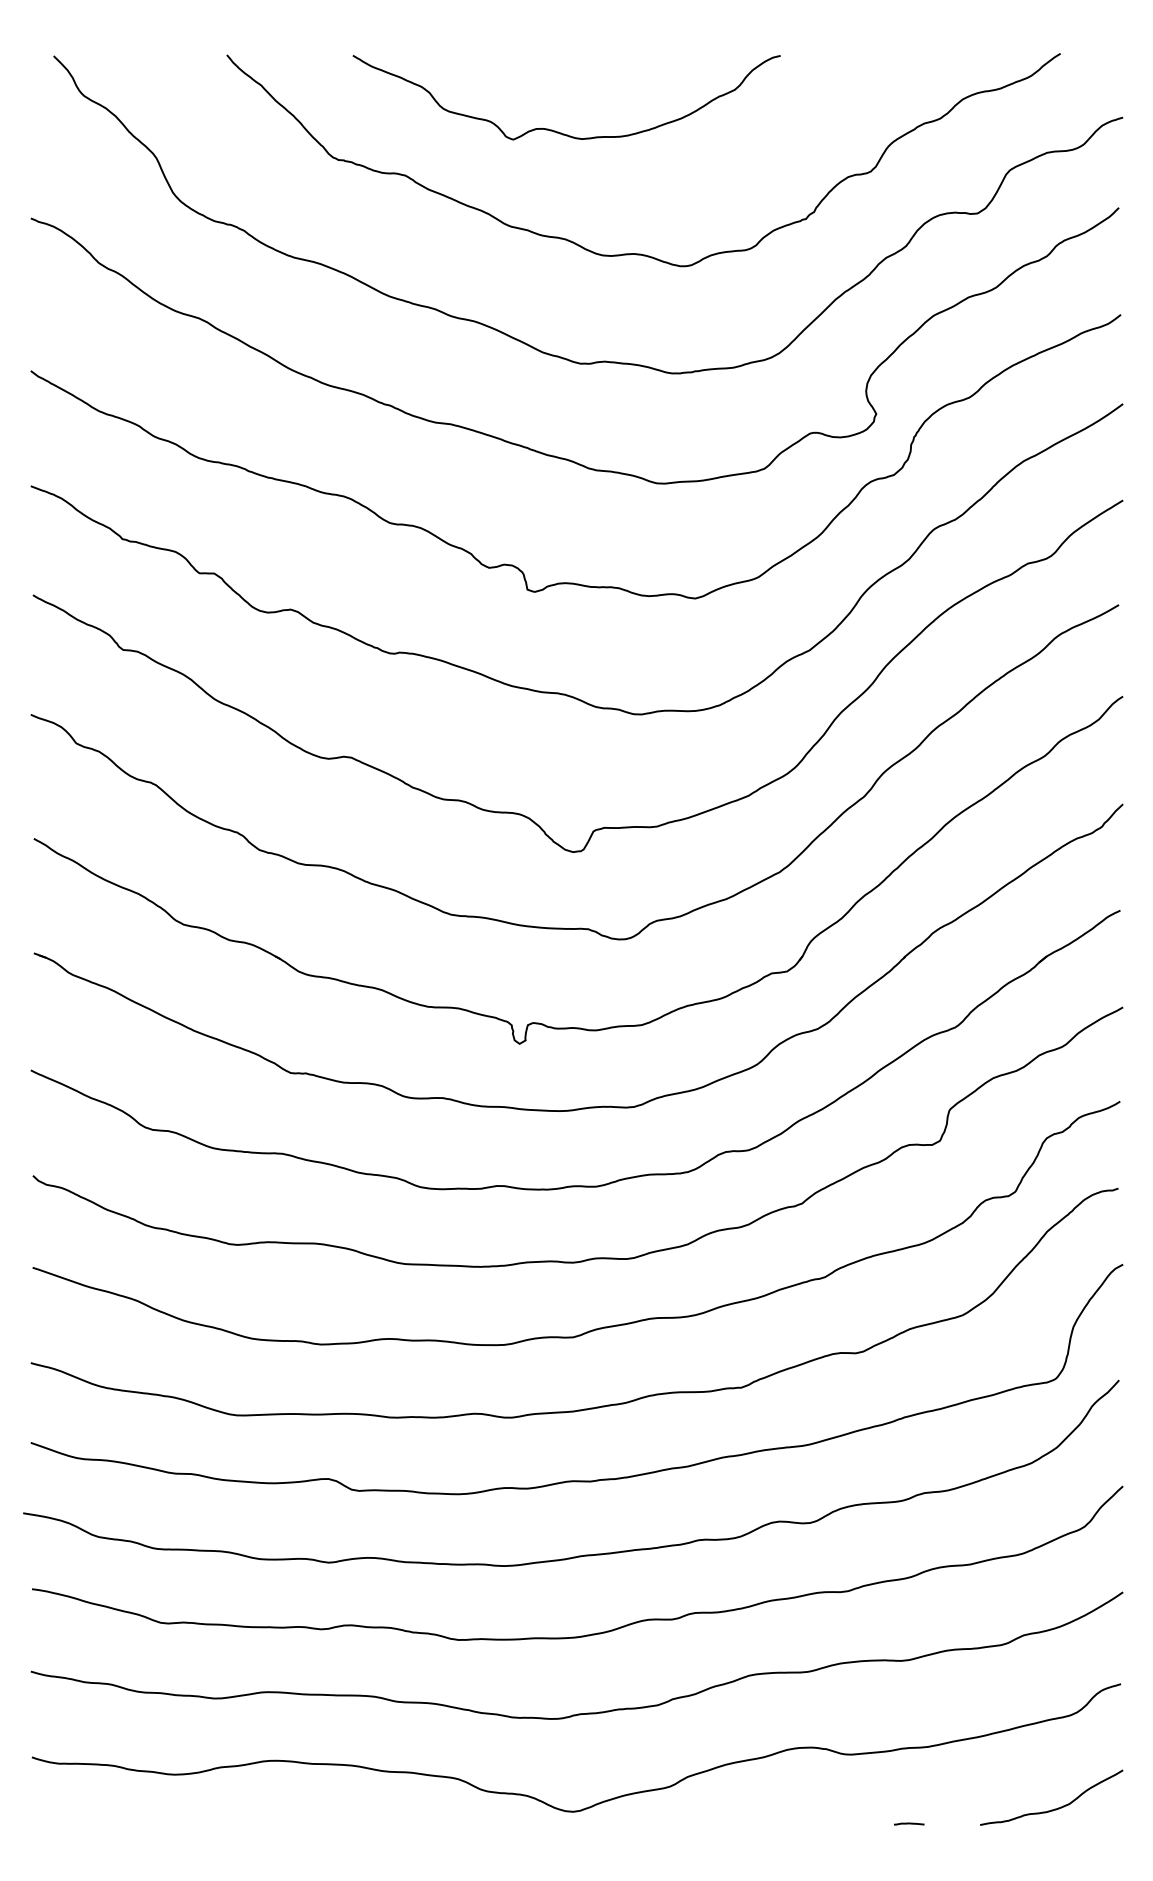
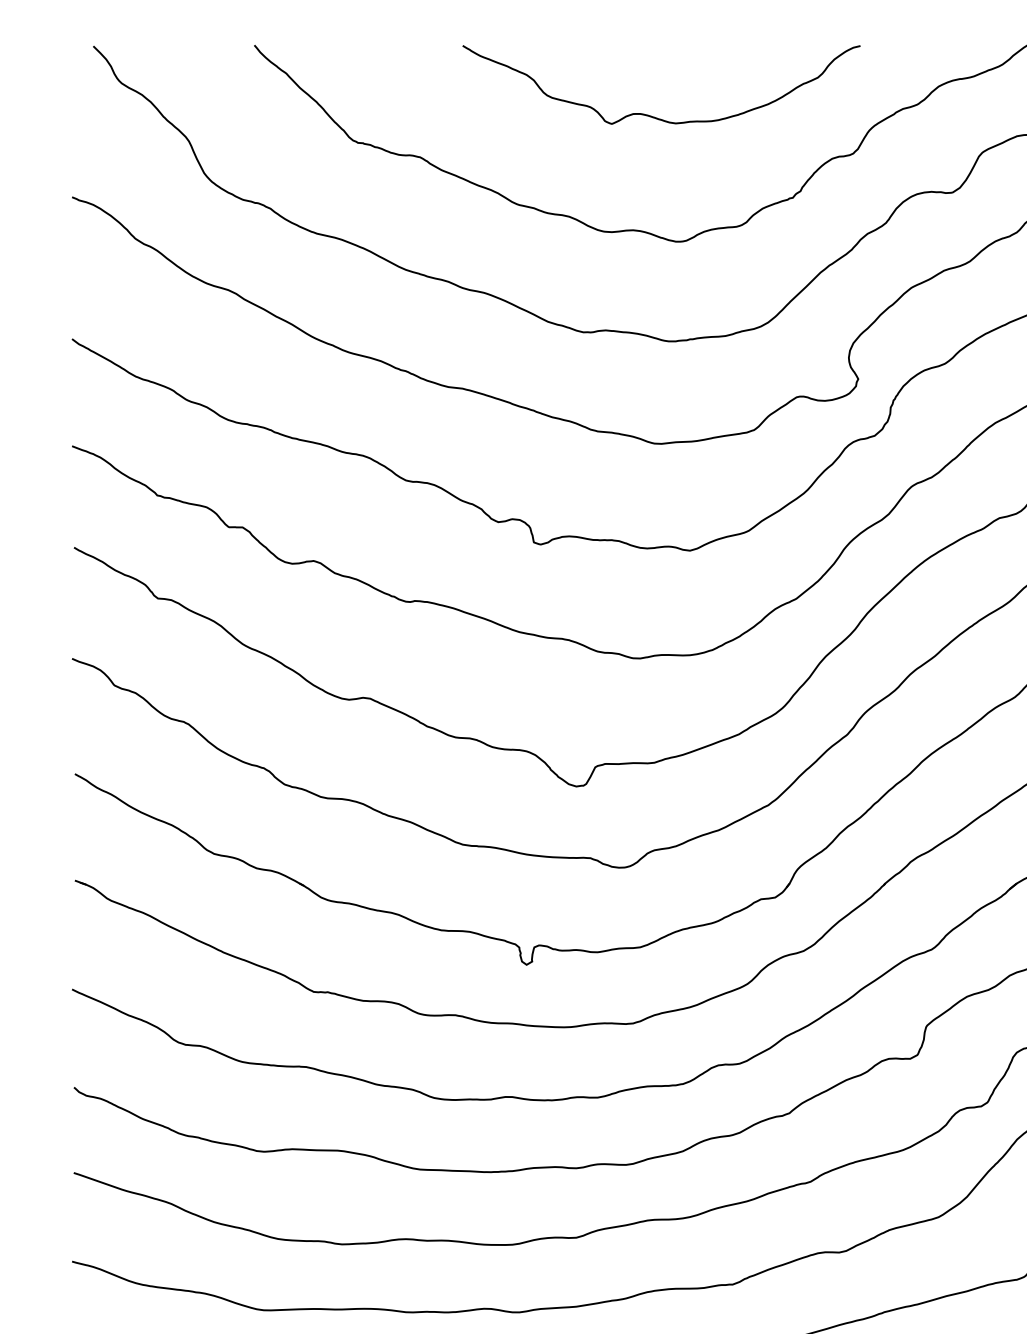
curve: (555, 130) -> (651, 115), moved

